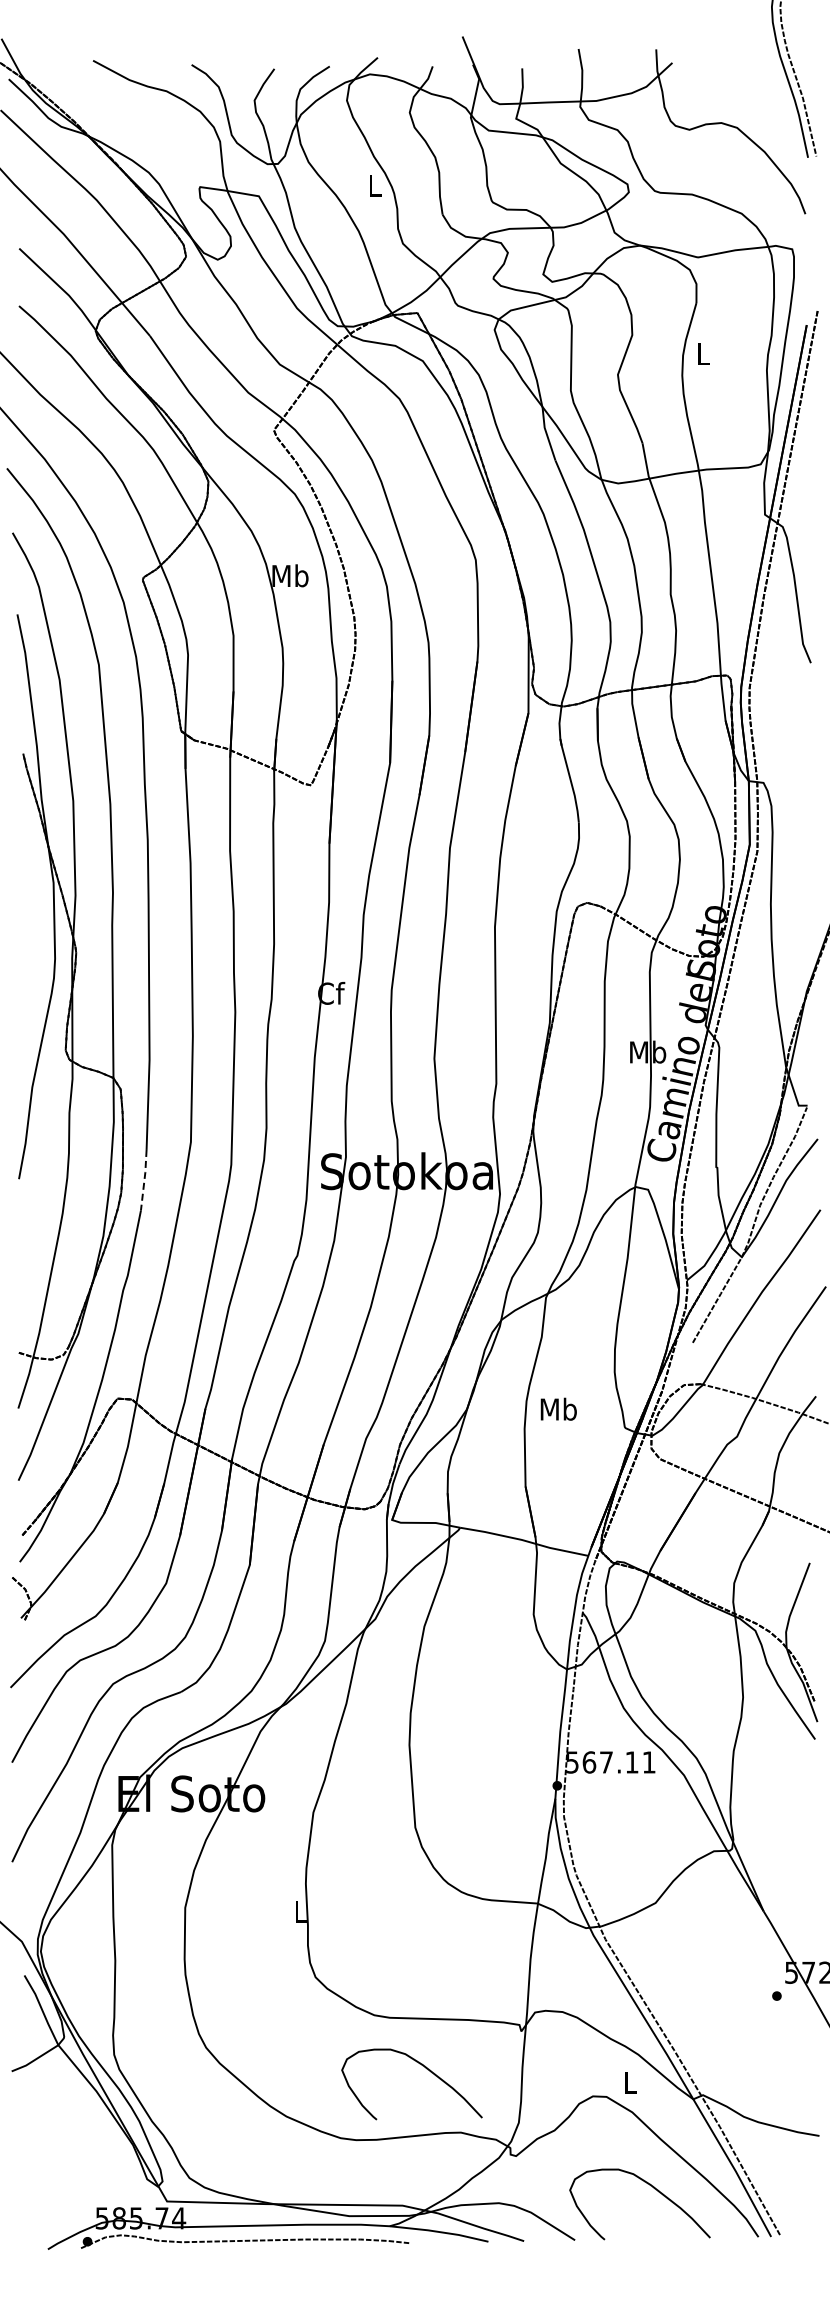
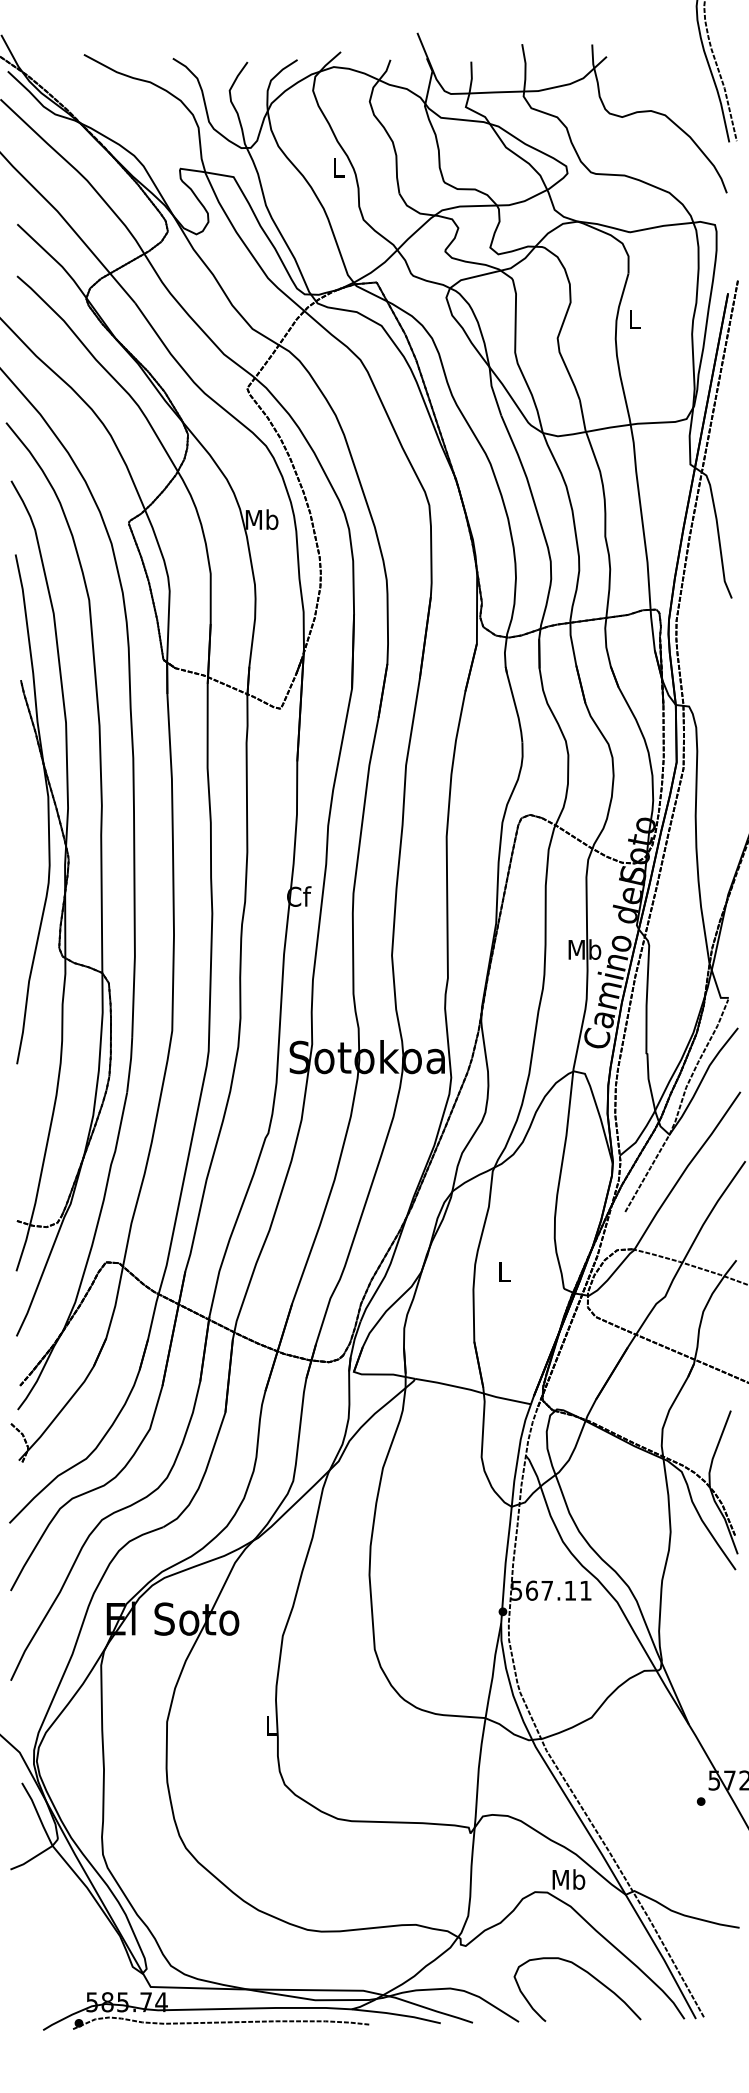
line: (144, 1180) -> (130, 1065), dashed -> solid
text: (558, 1408) -> (504, 1271), Mb -> L
curve: (426, 2069) -> (384, 1867), removed
text: (630, 2082) -> (569, 1879), L -> Mb

